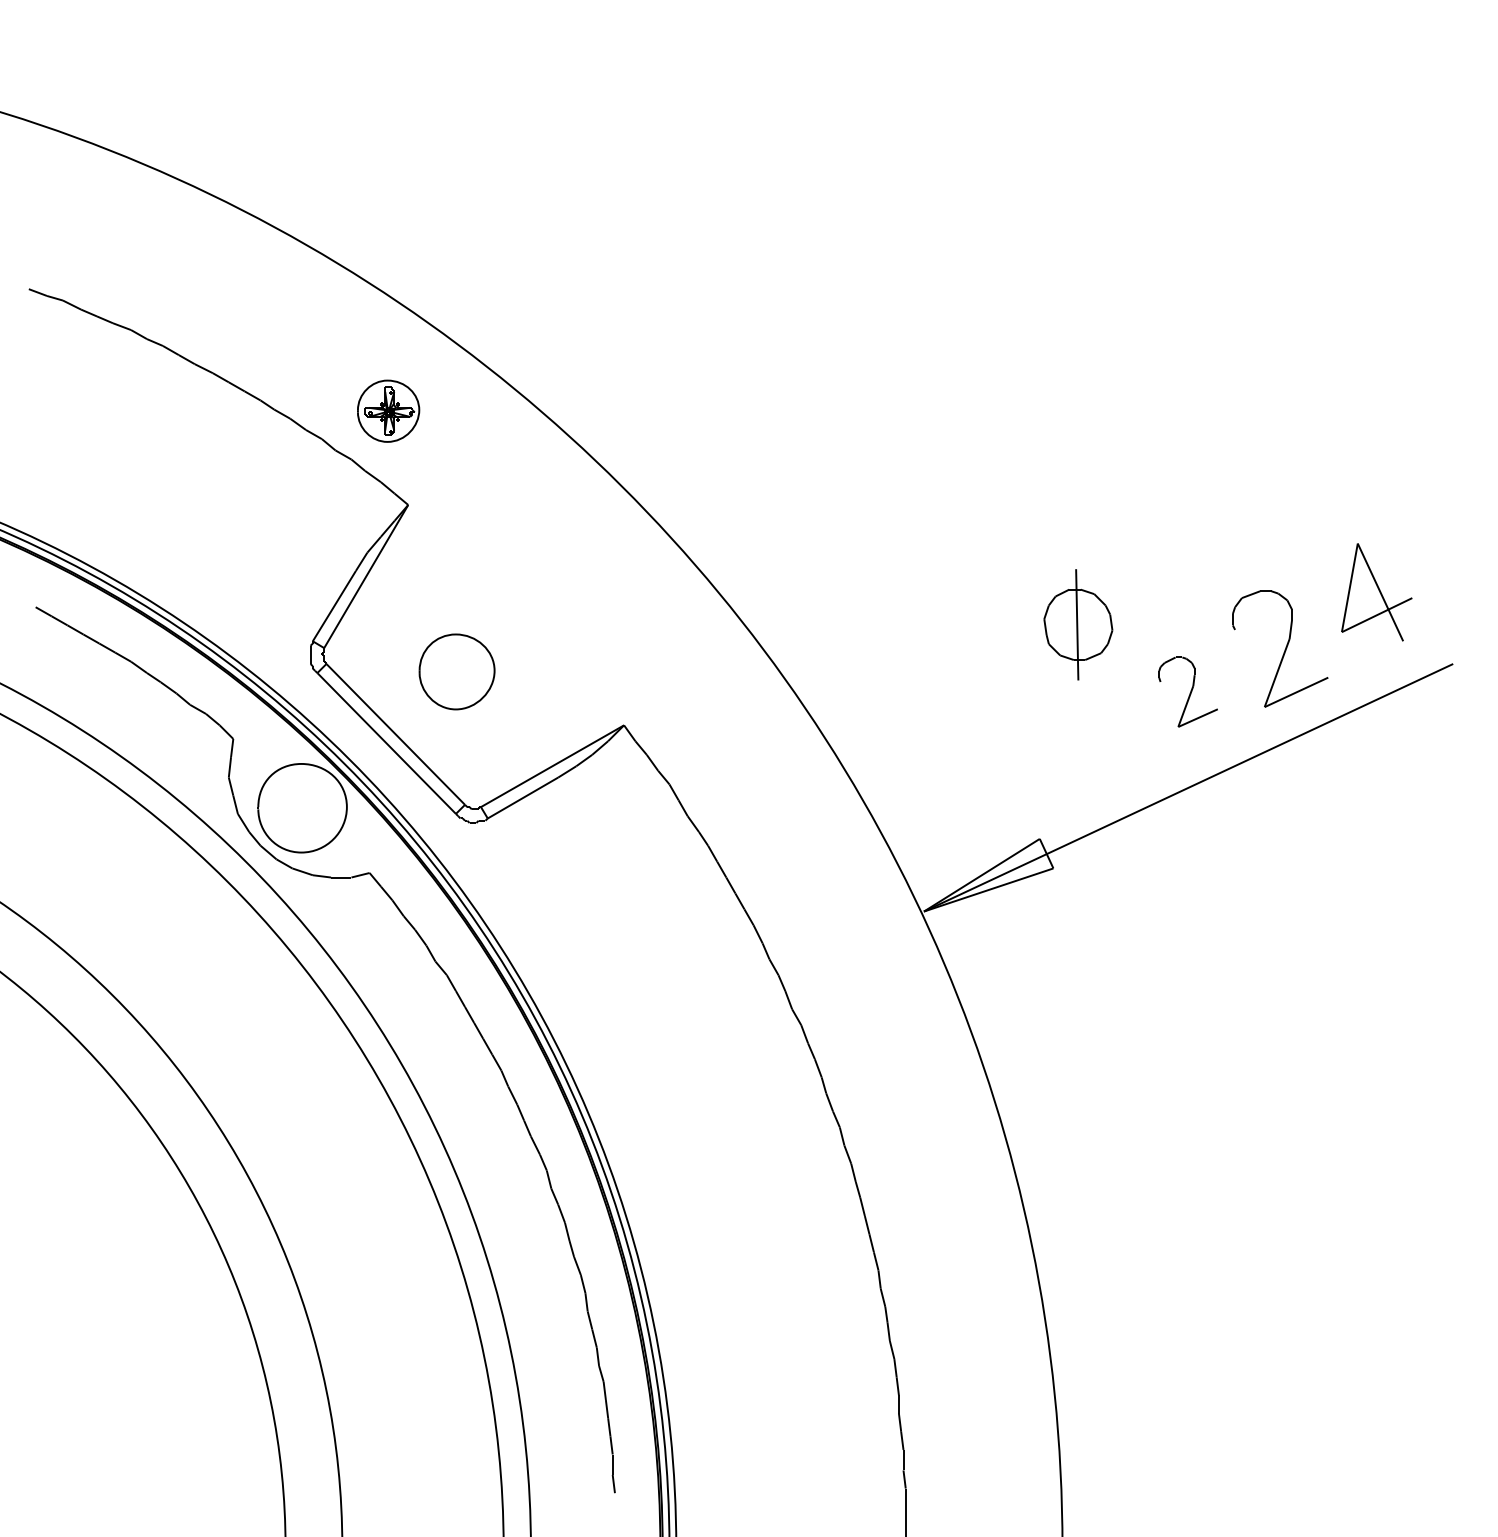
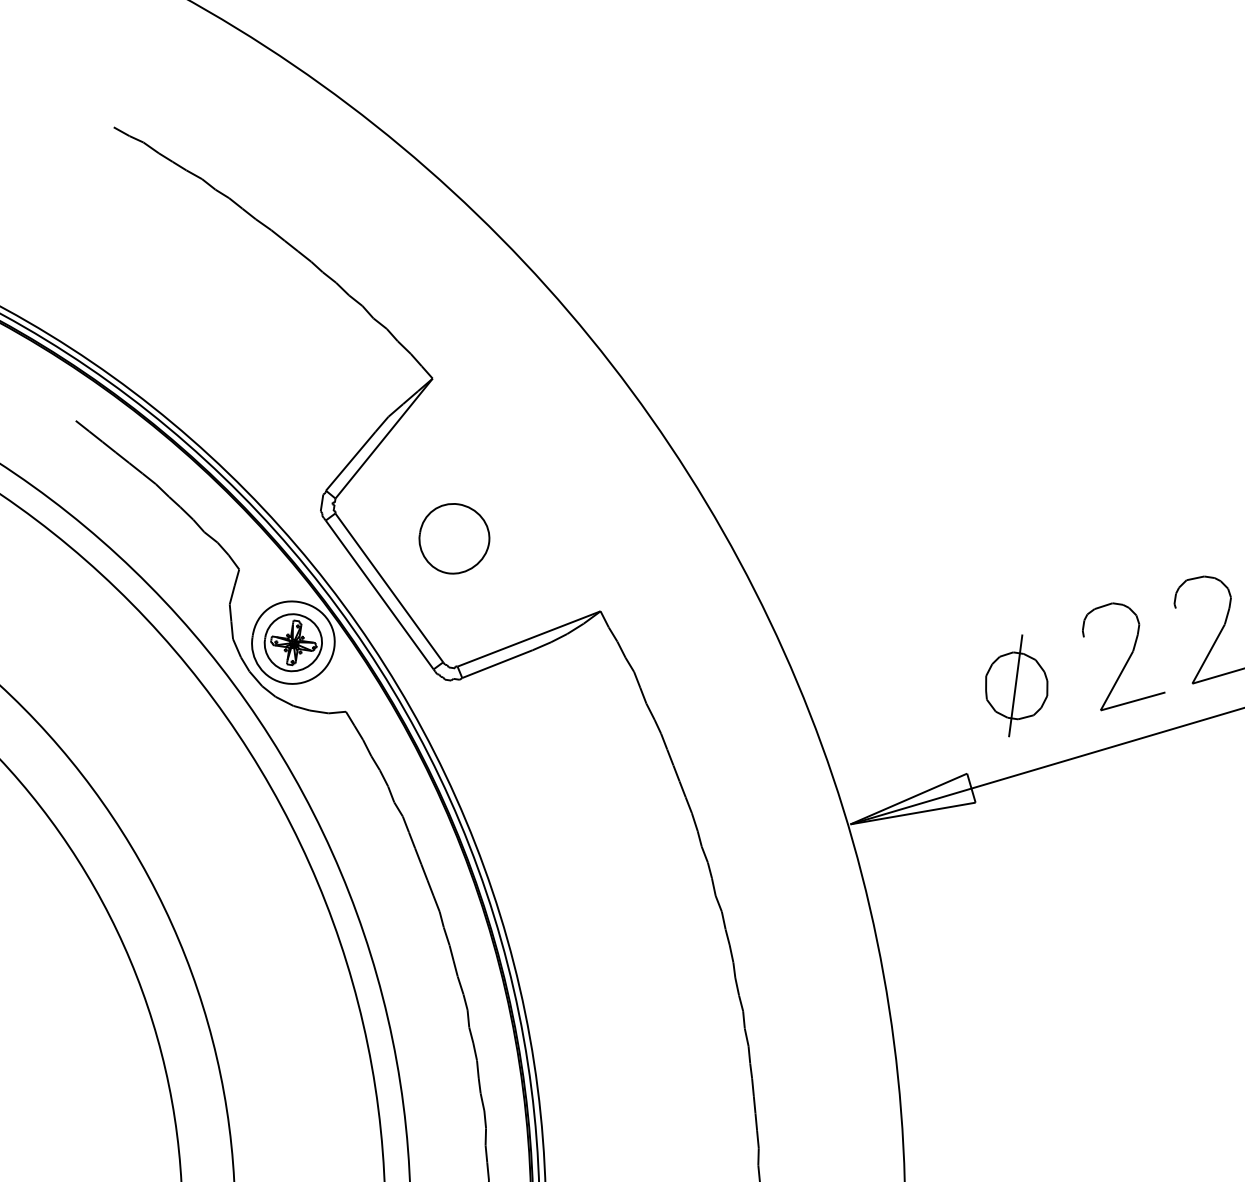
part: (388, 410) -> (293, 642), moved
part: (1078, 624) -> (1016, 685), moved
part: (1188, 691) -> (1124, 658), size x1.67

